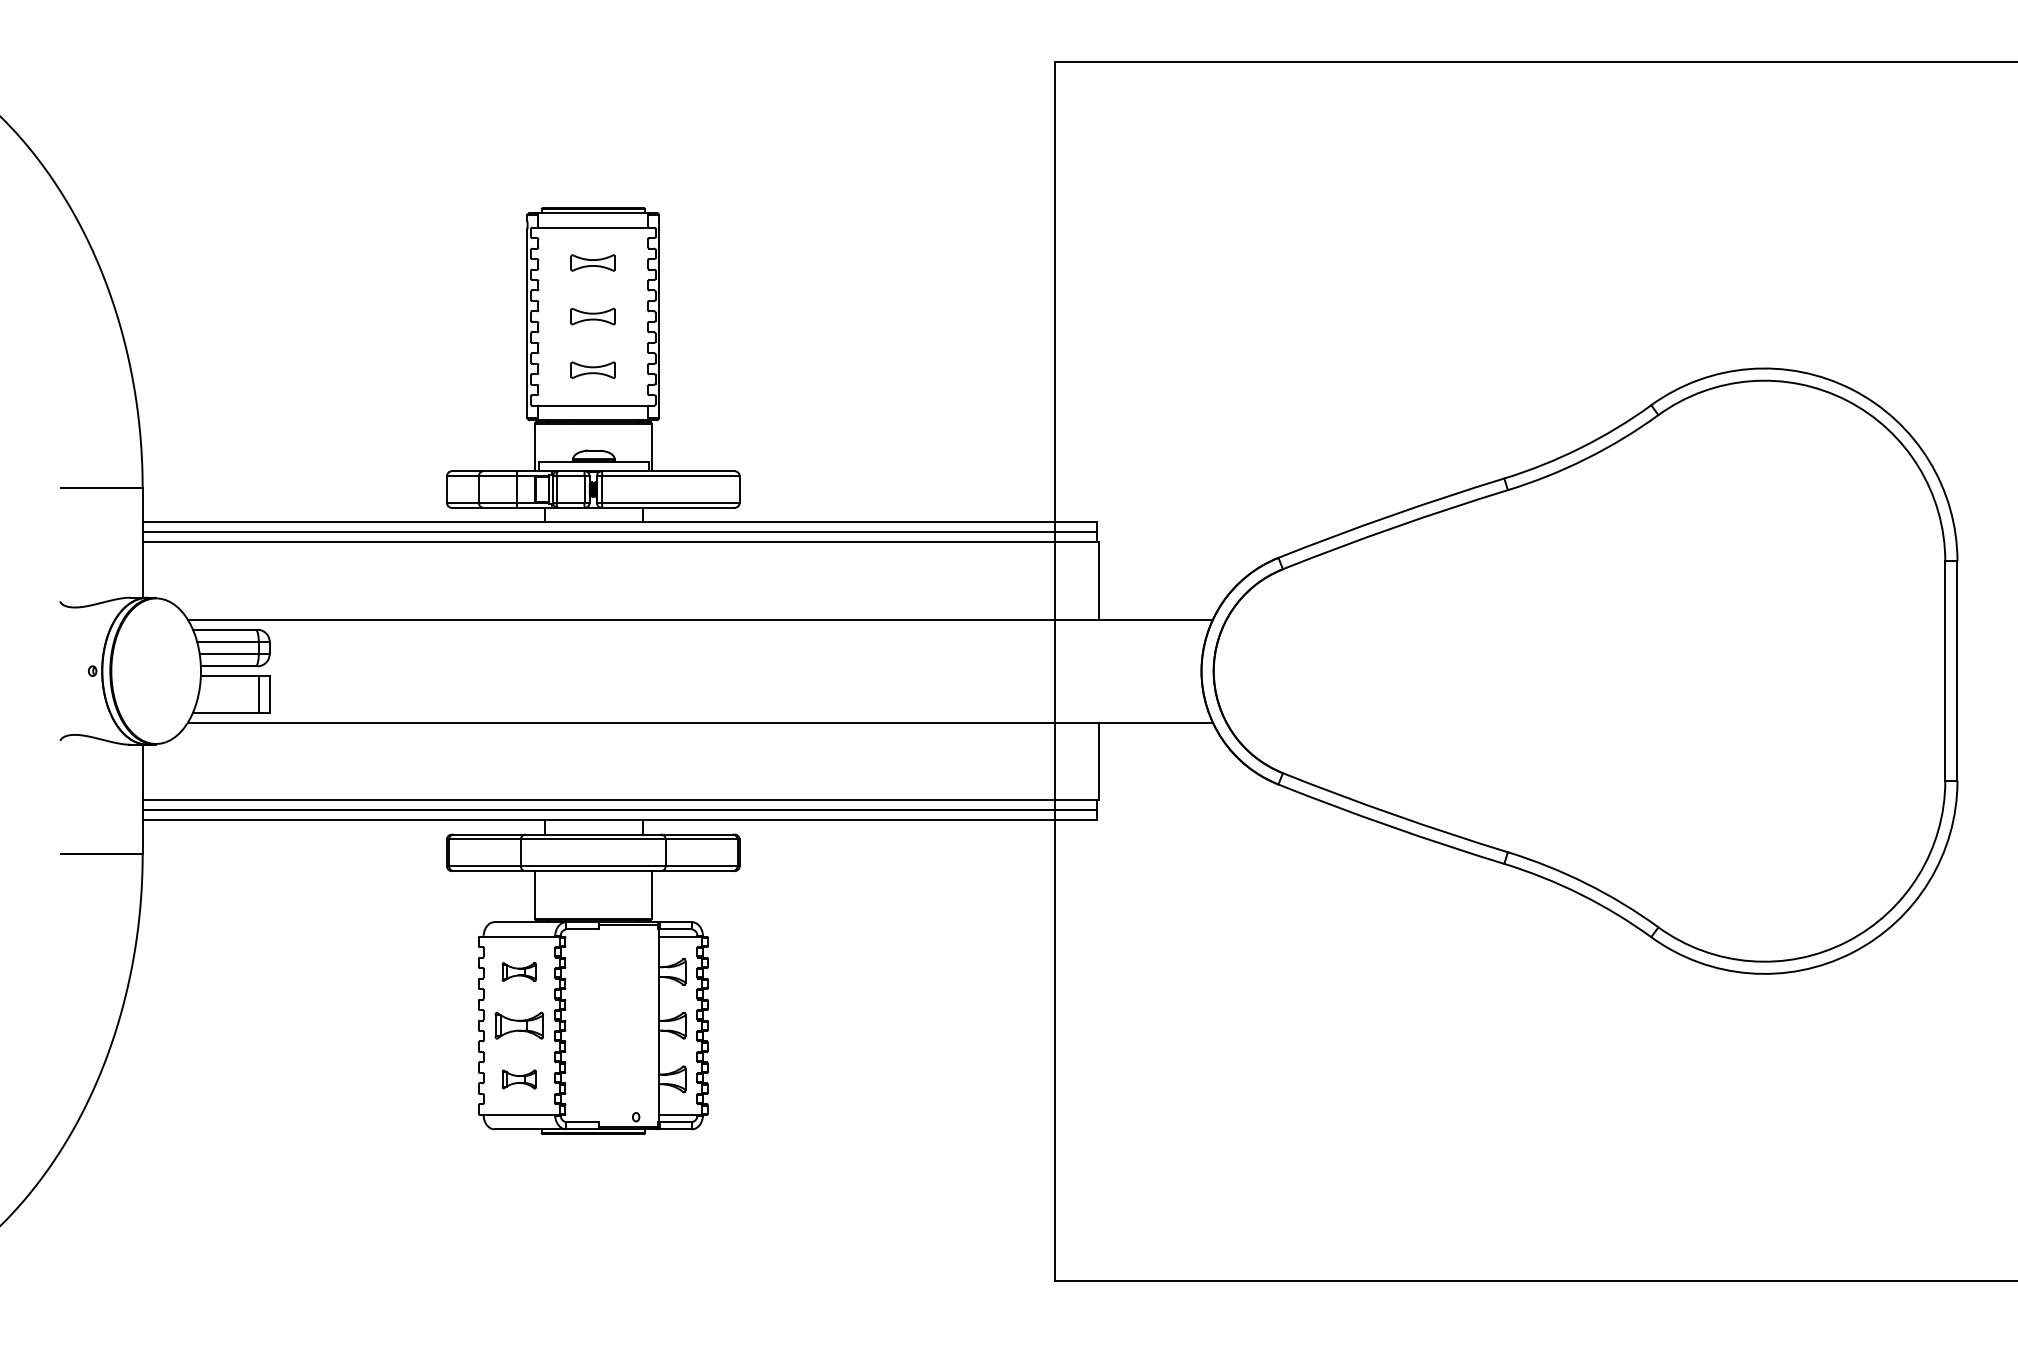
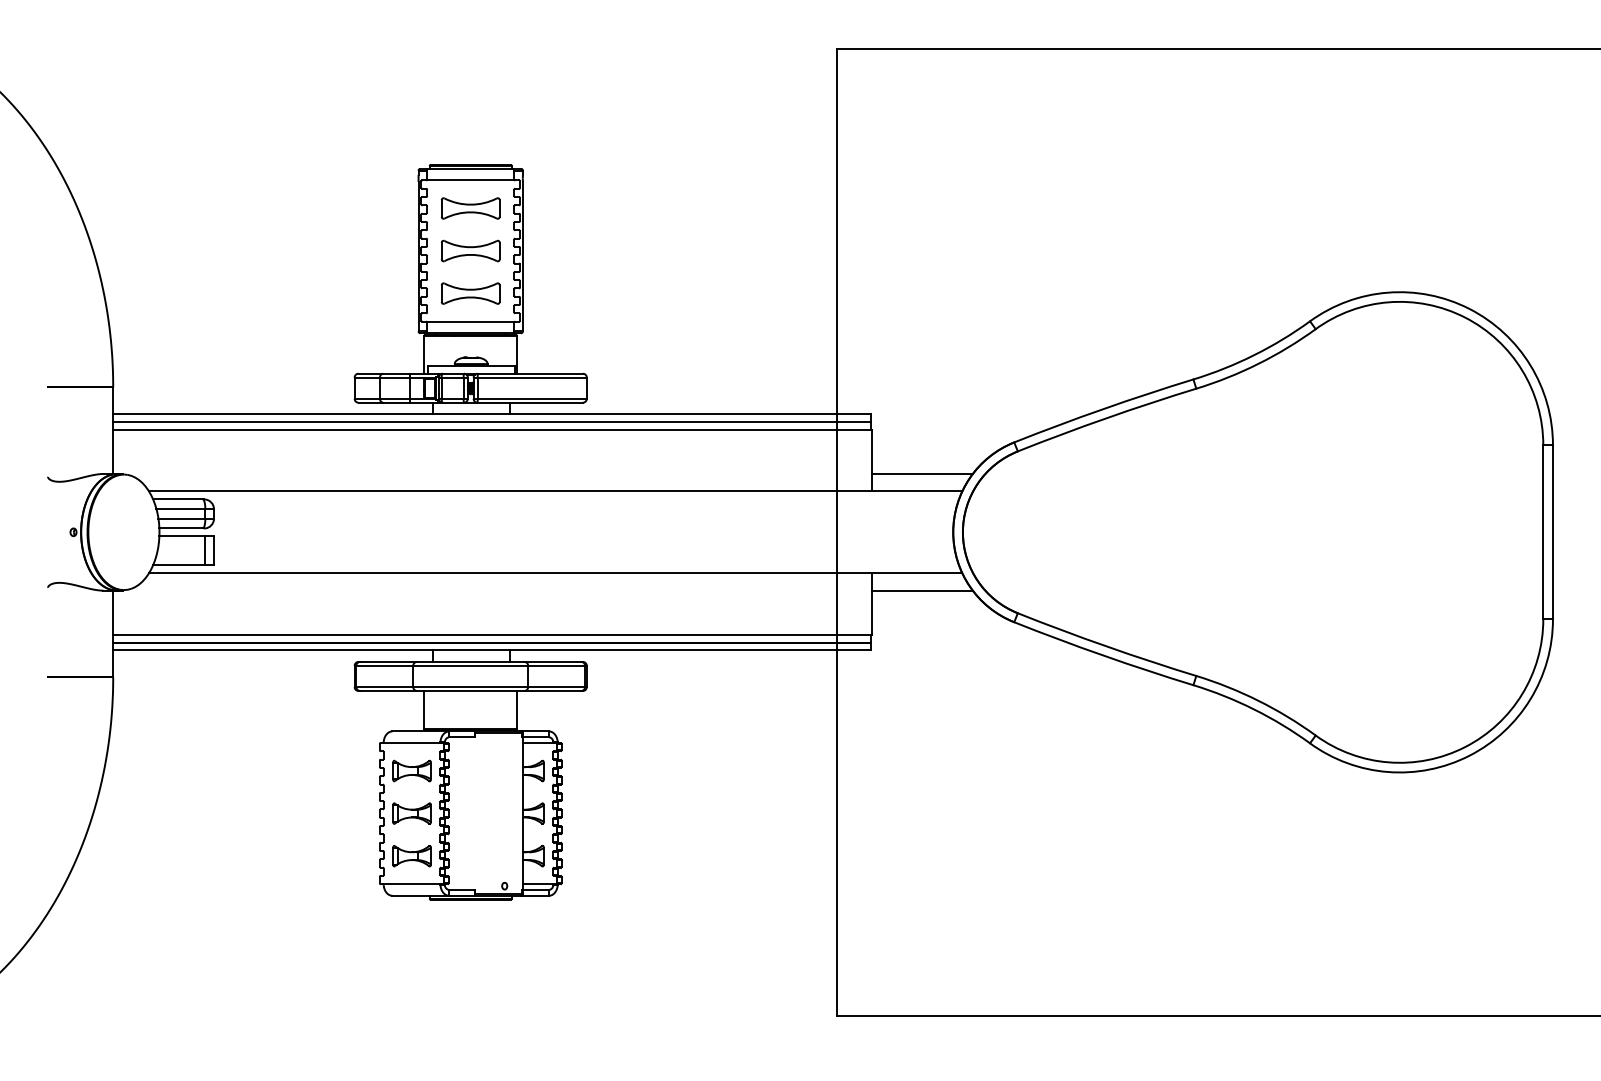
part: (593, 263) -> (470, 208), size x1.67
part: (593, 315) -> (470, 250), size x1.67
part: (593, 370) -> (470, 293), size x1.67
line: (1161, 598) -> (921, 474), added
line: (1161, 744) -> (921, 590), added
part: (518, 971) -> (411, 770), size x1.43
part: (518, 1079) -> (411, 856), size x1.43

